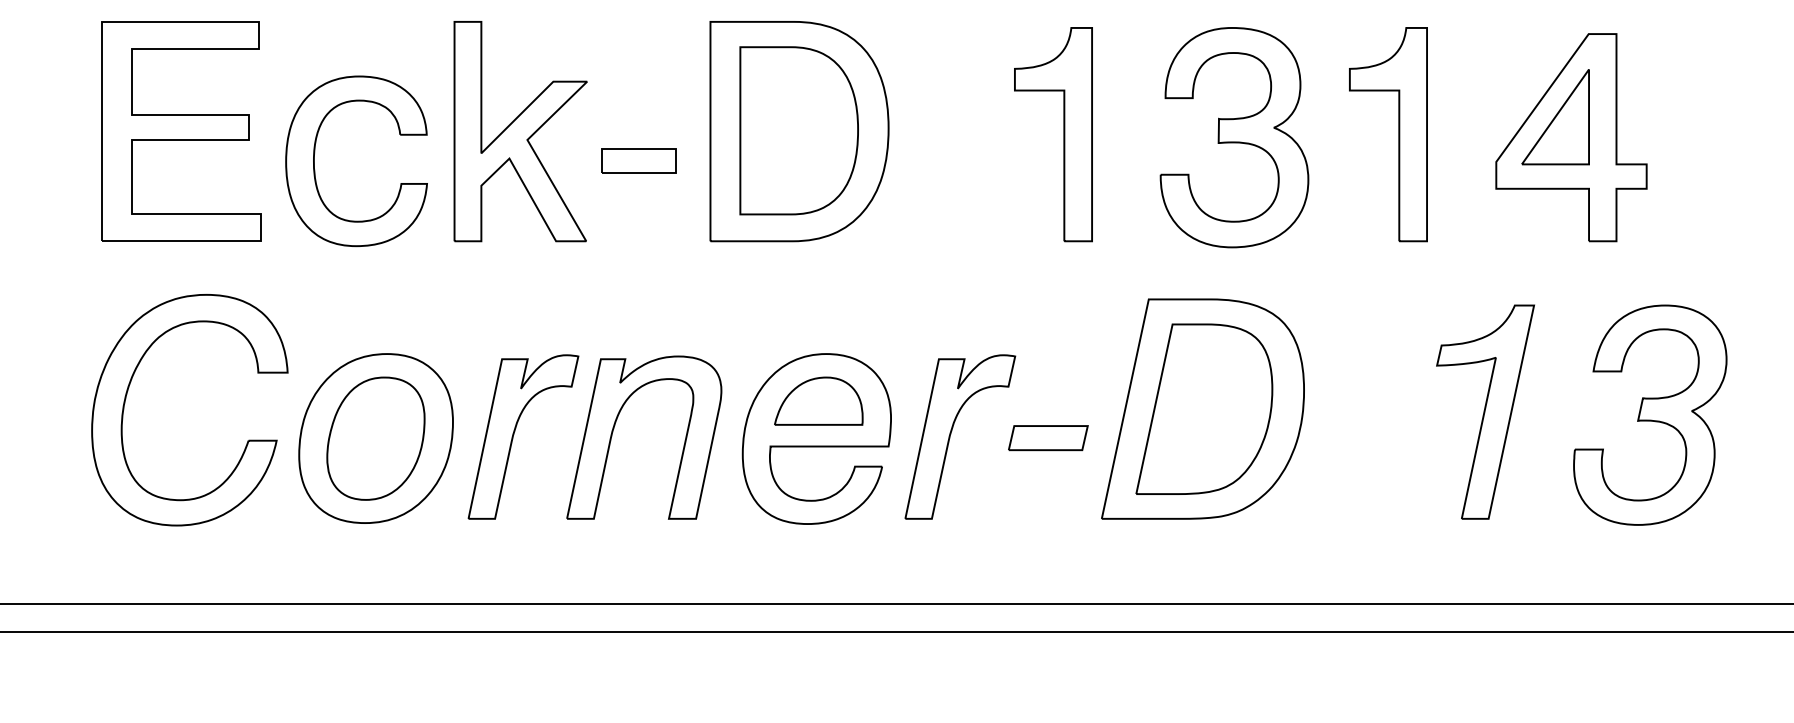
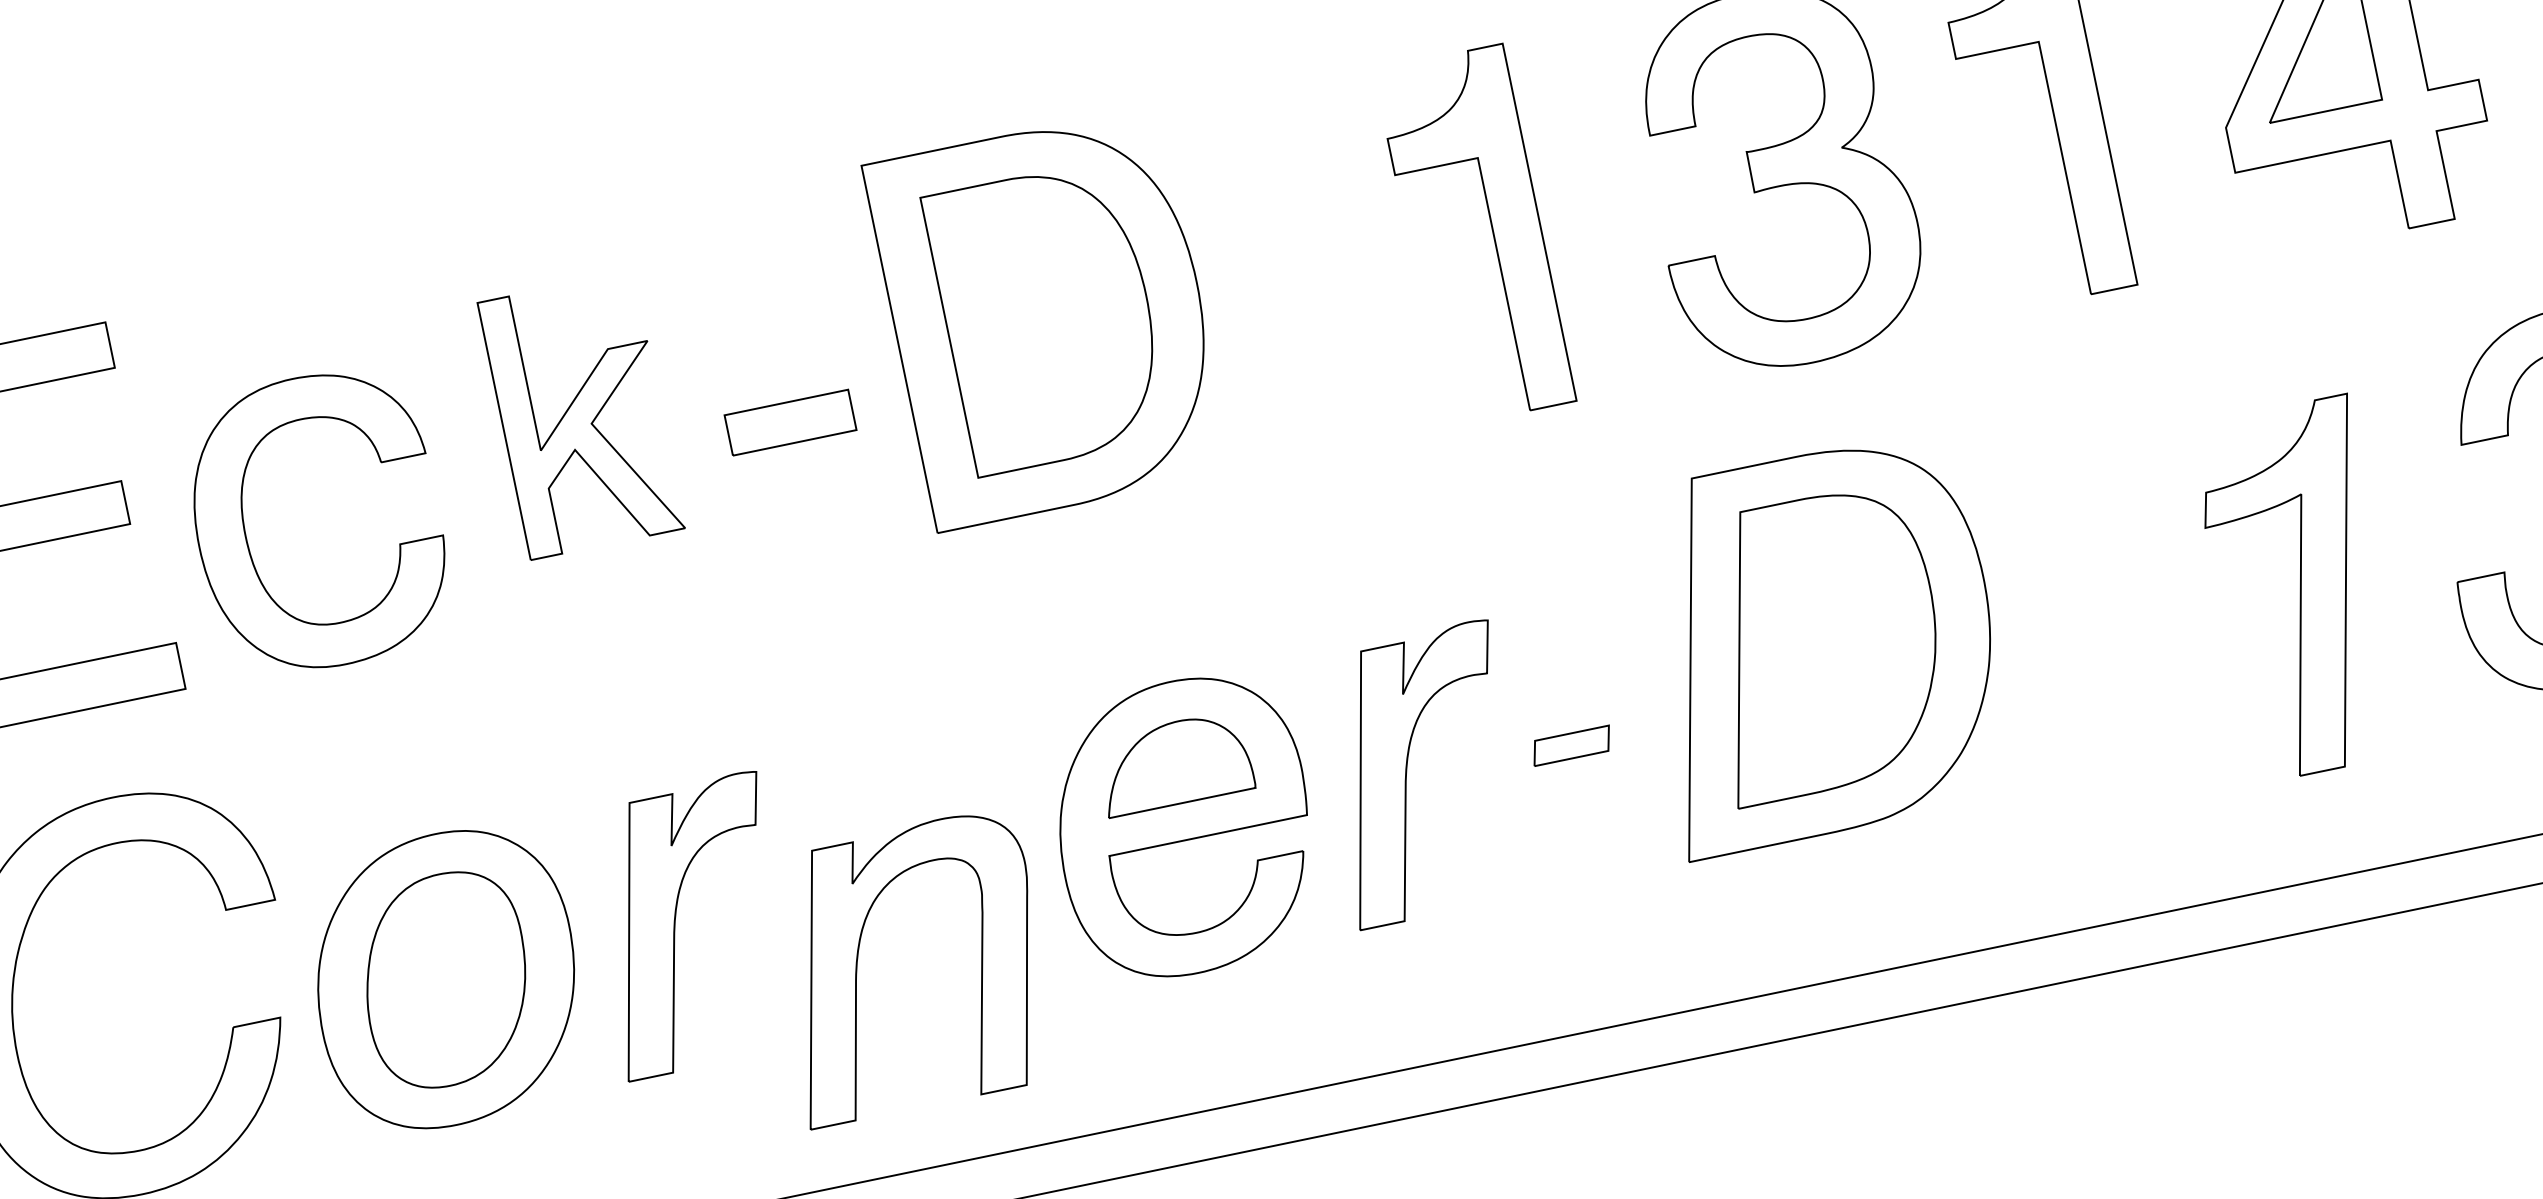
part: (520, 131) -> (581, 415), size x0.7
part: (1485, 411) -> (2302, 587), moved
part: (614, 428) -> (858, 962), moved
part: (1048, 438) -> (1572, 746), size x0.6

